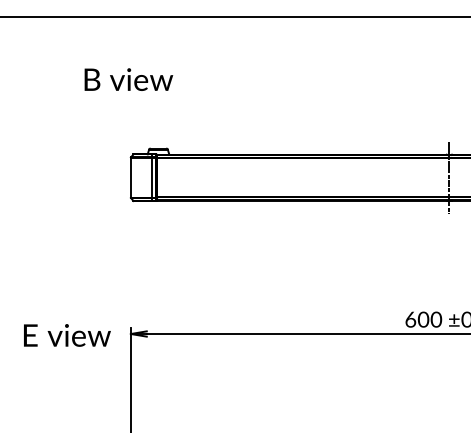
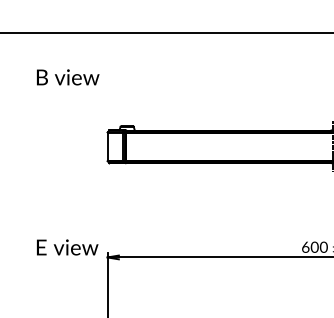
text: (129, 79) -> (68, 77), moved
text: (67, 335) -> (67, 247), moved

